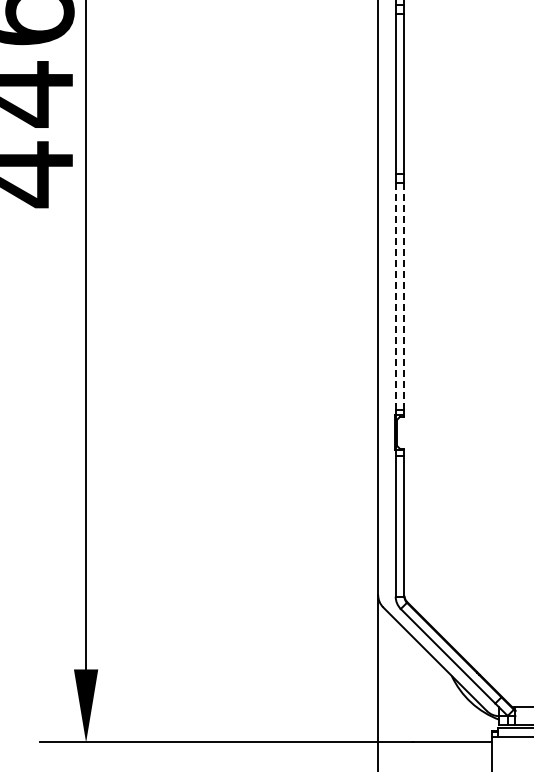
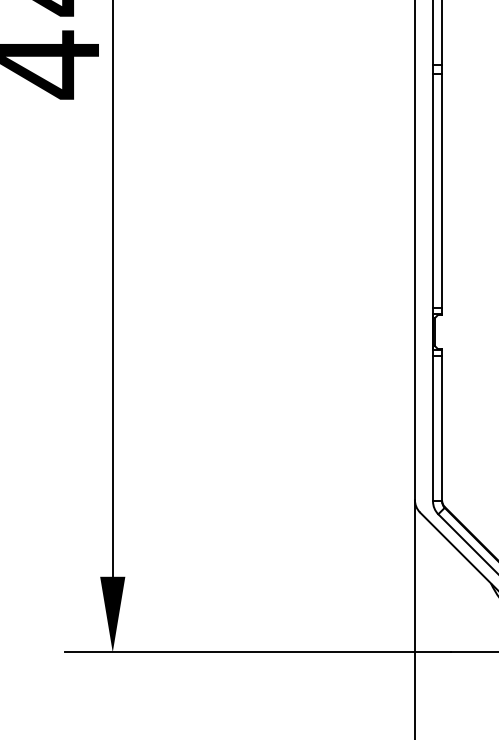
line: (395, 296) -> (432, 190), dashed -> solid
line: (404, 296) -> (442, 190), dashed -> solid

